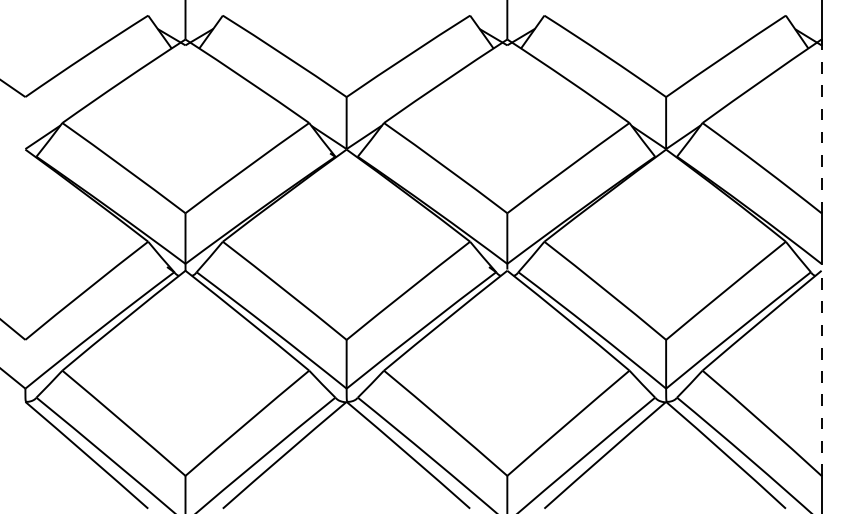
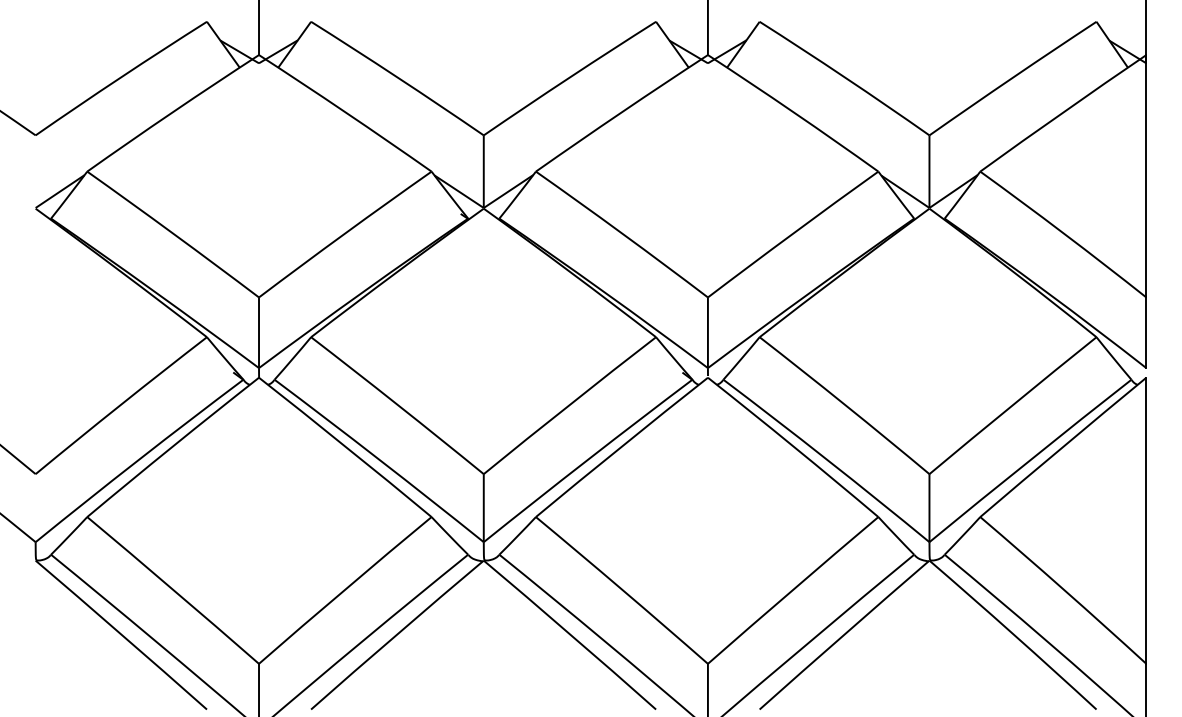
line: (821, 126) -> (1146, 176), dashed -> solid
line: (821, 373) -> (1146, 521), dashed -> solid

